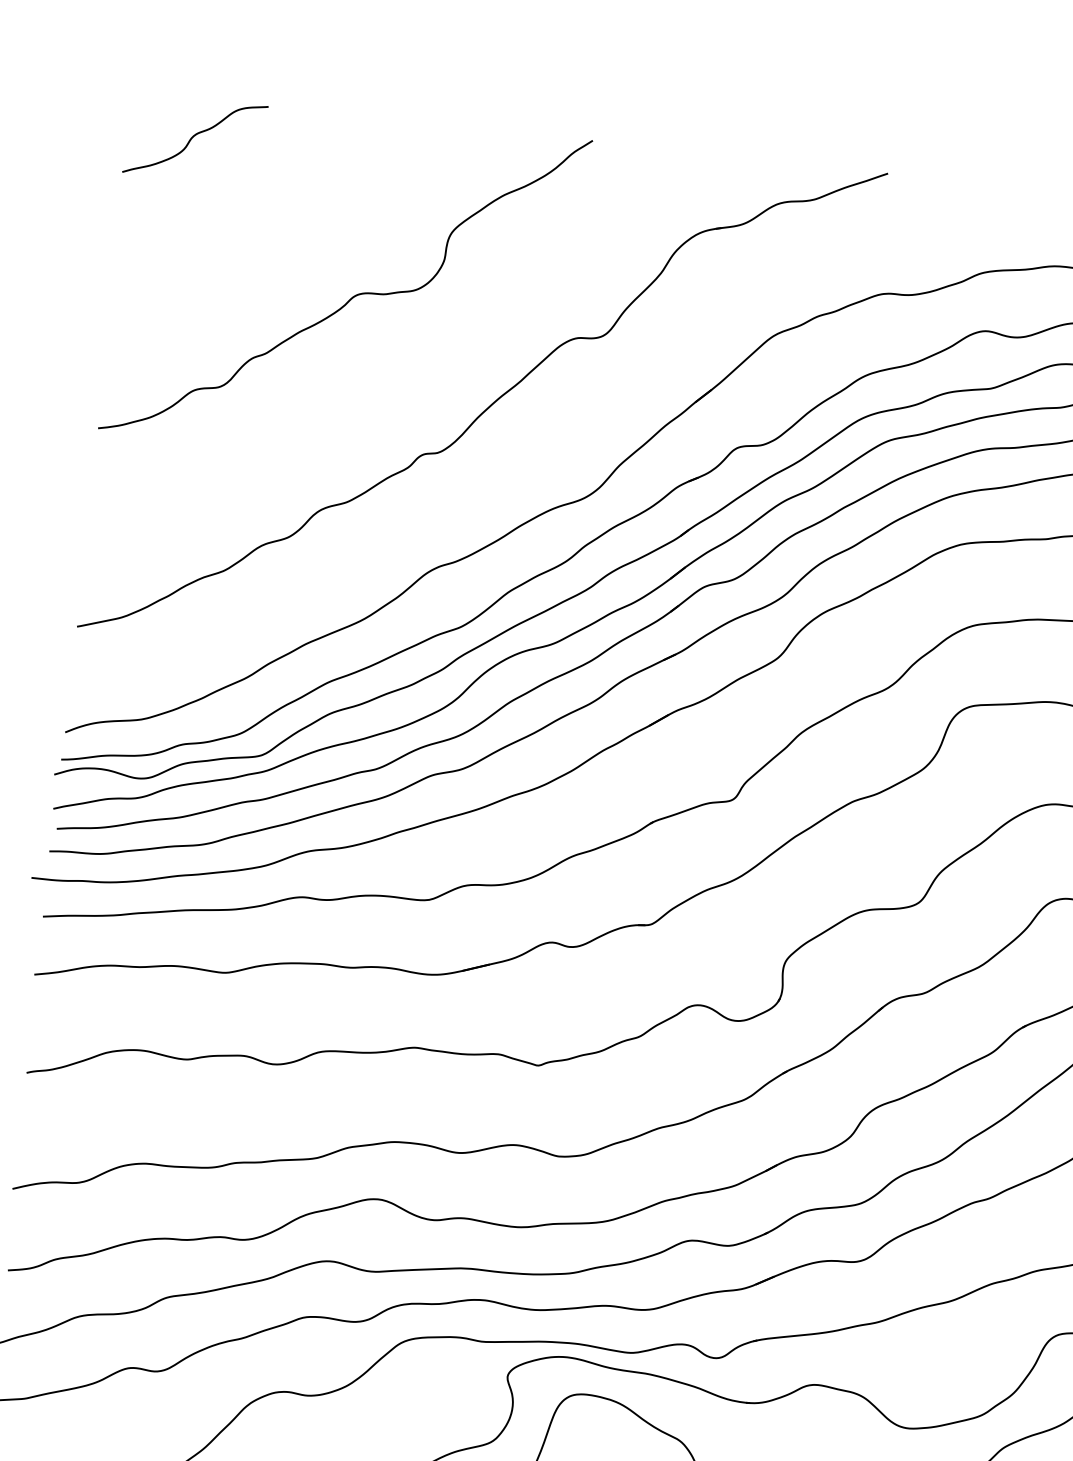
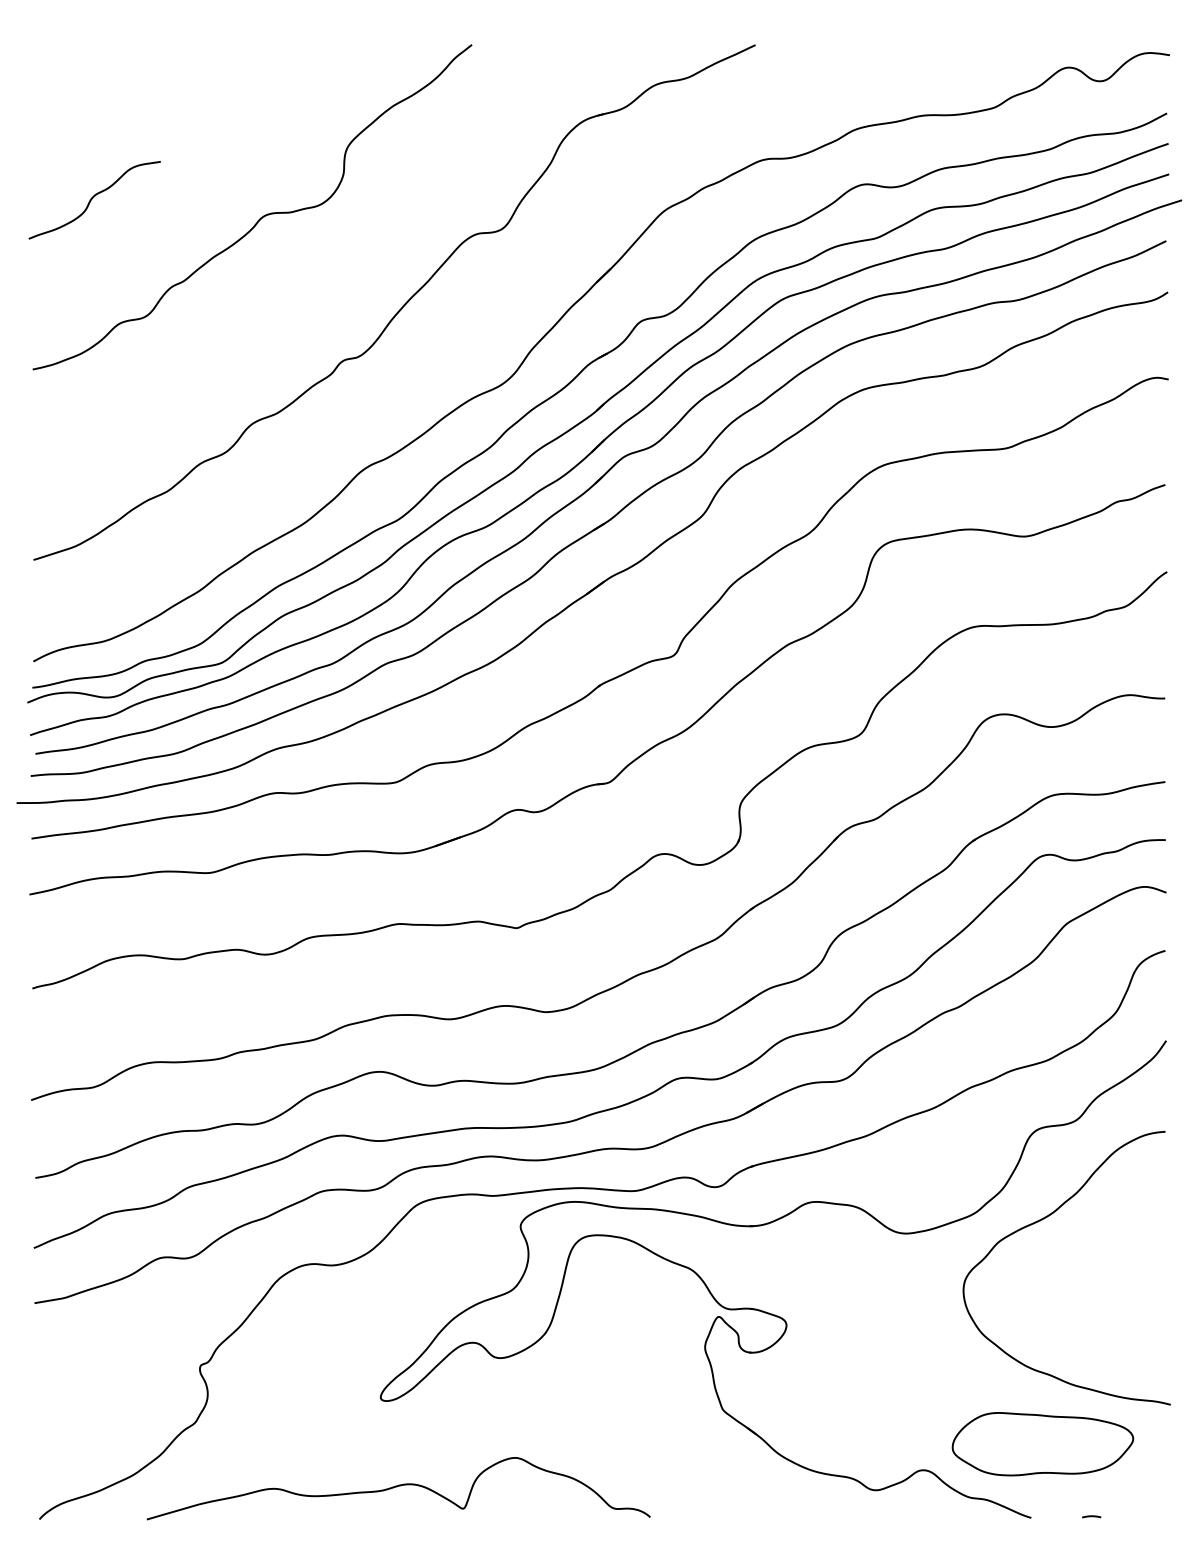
curve: (194, 137) -> (93, 198), moved

